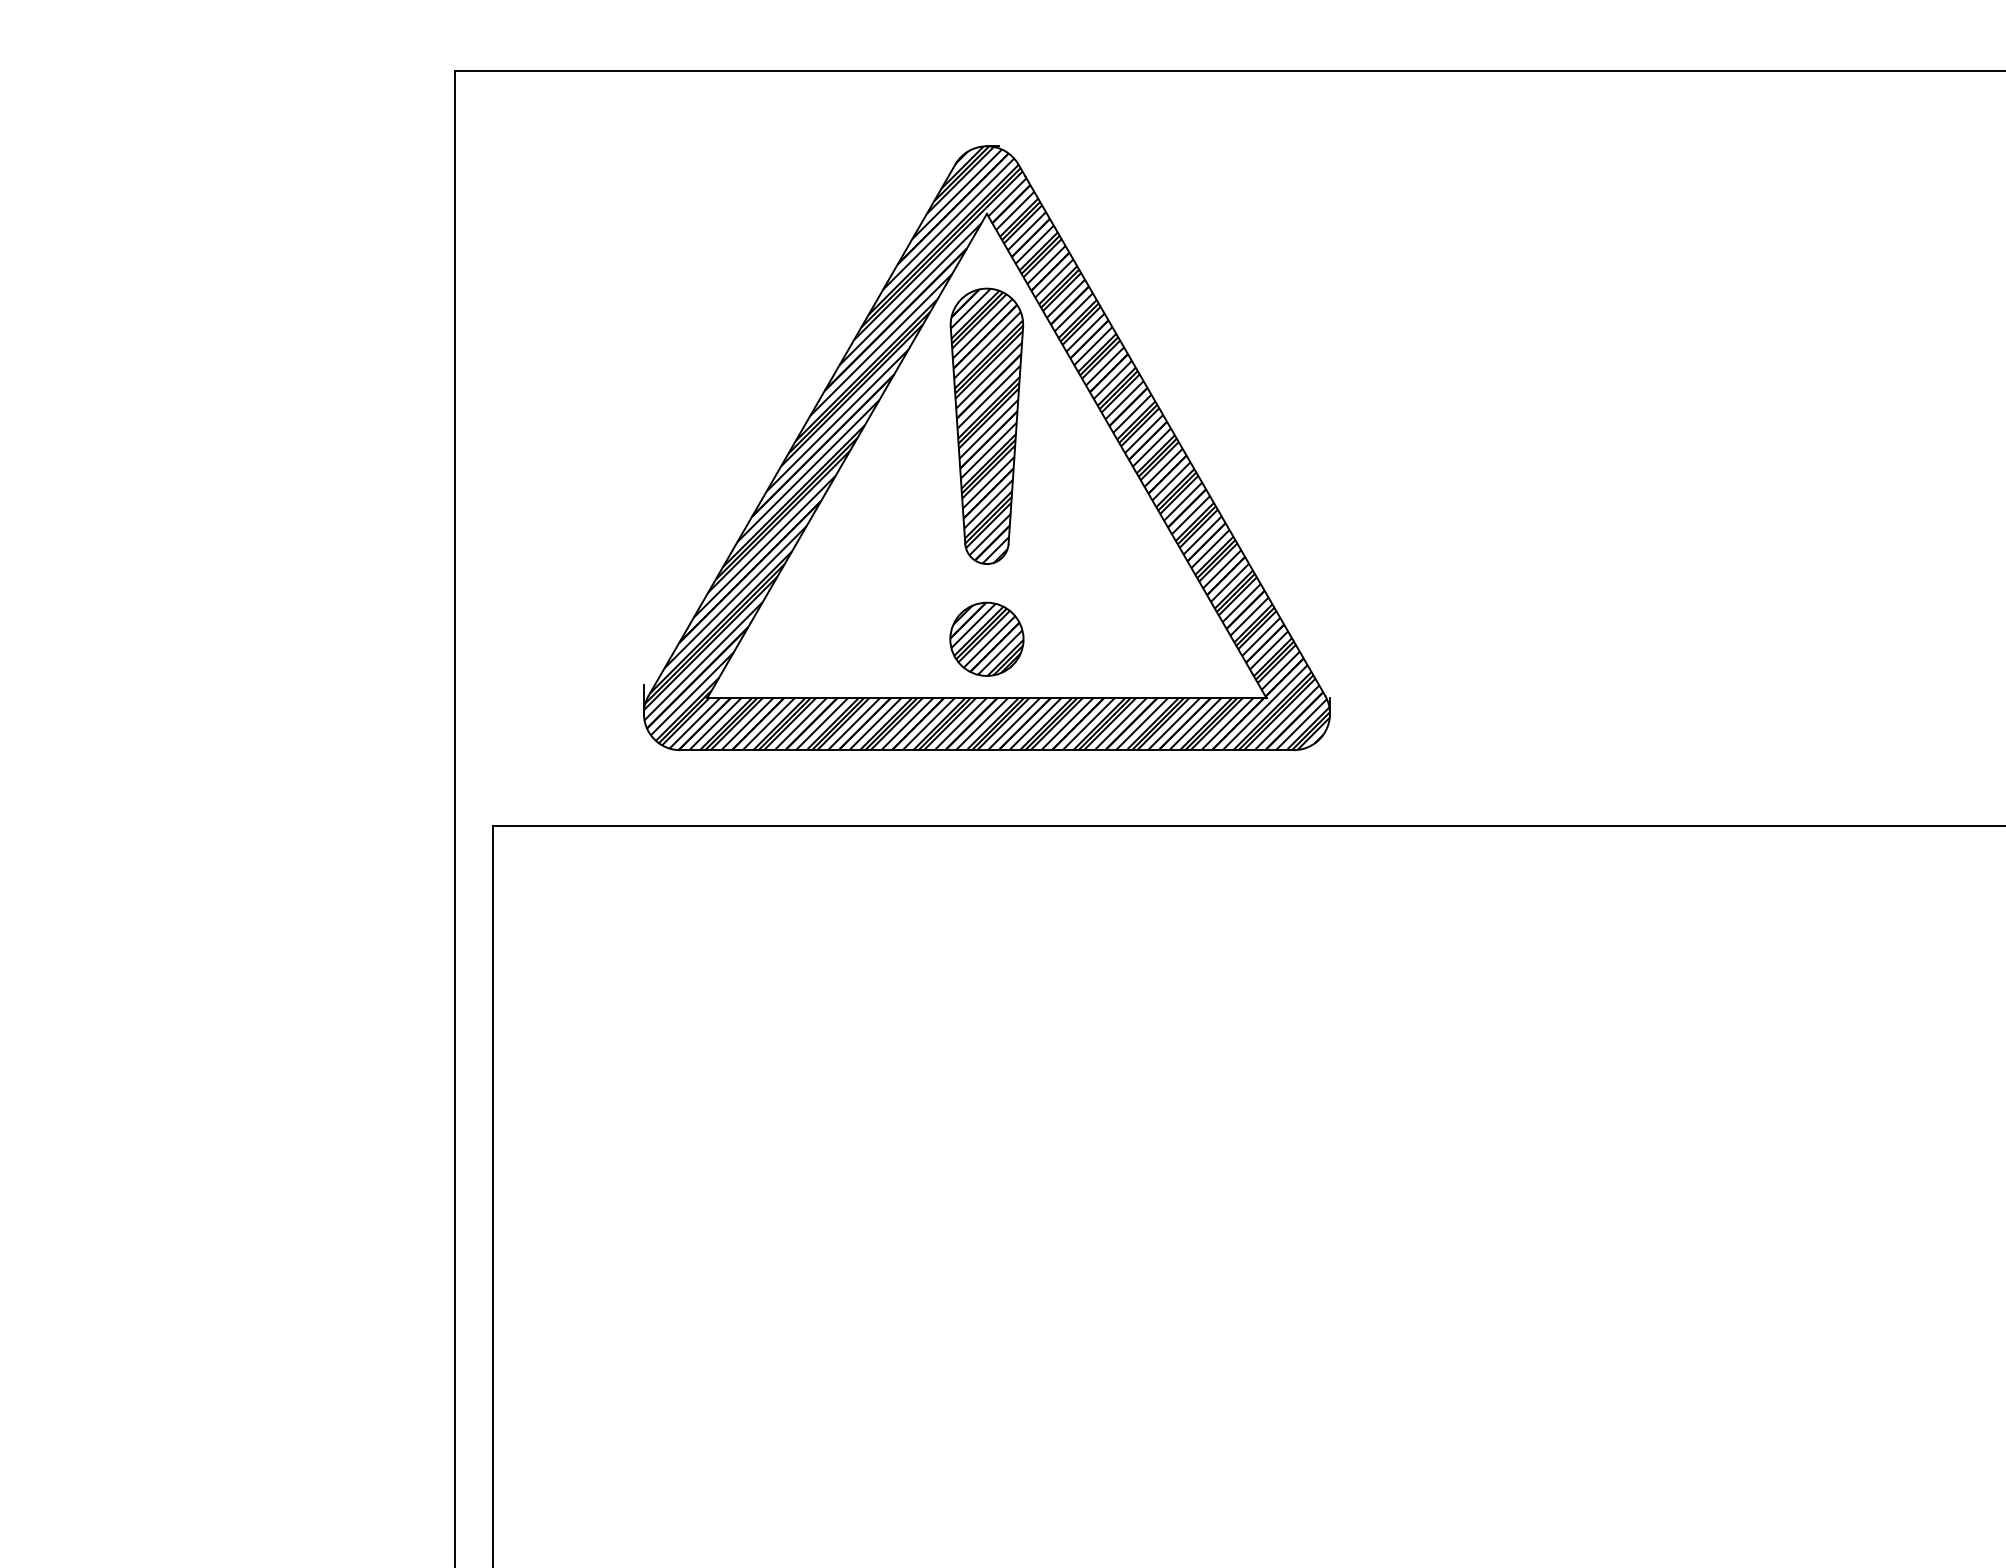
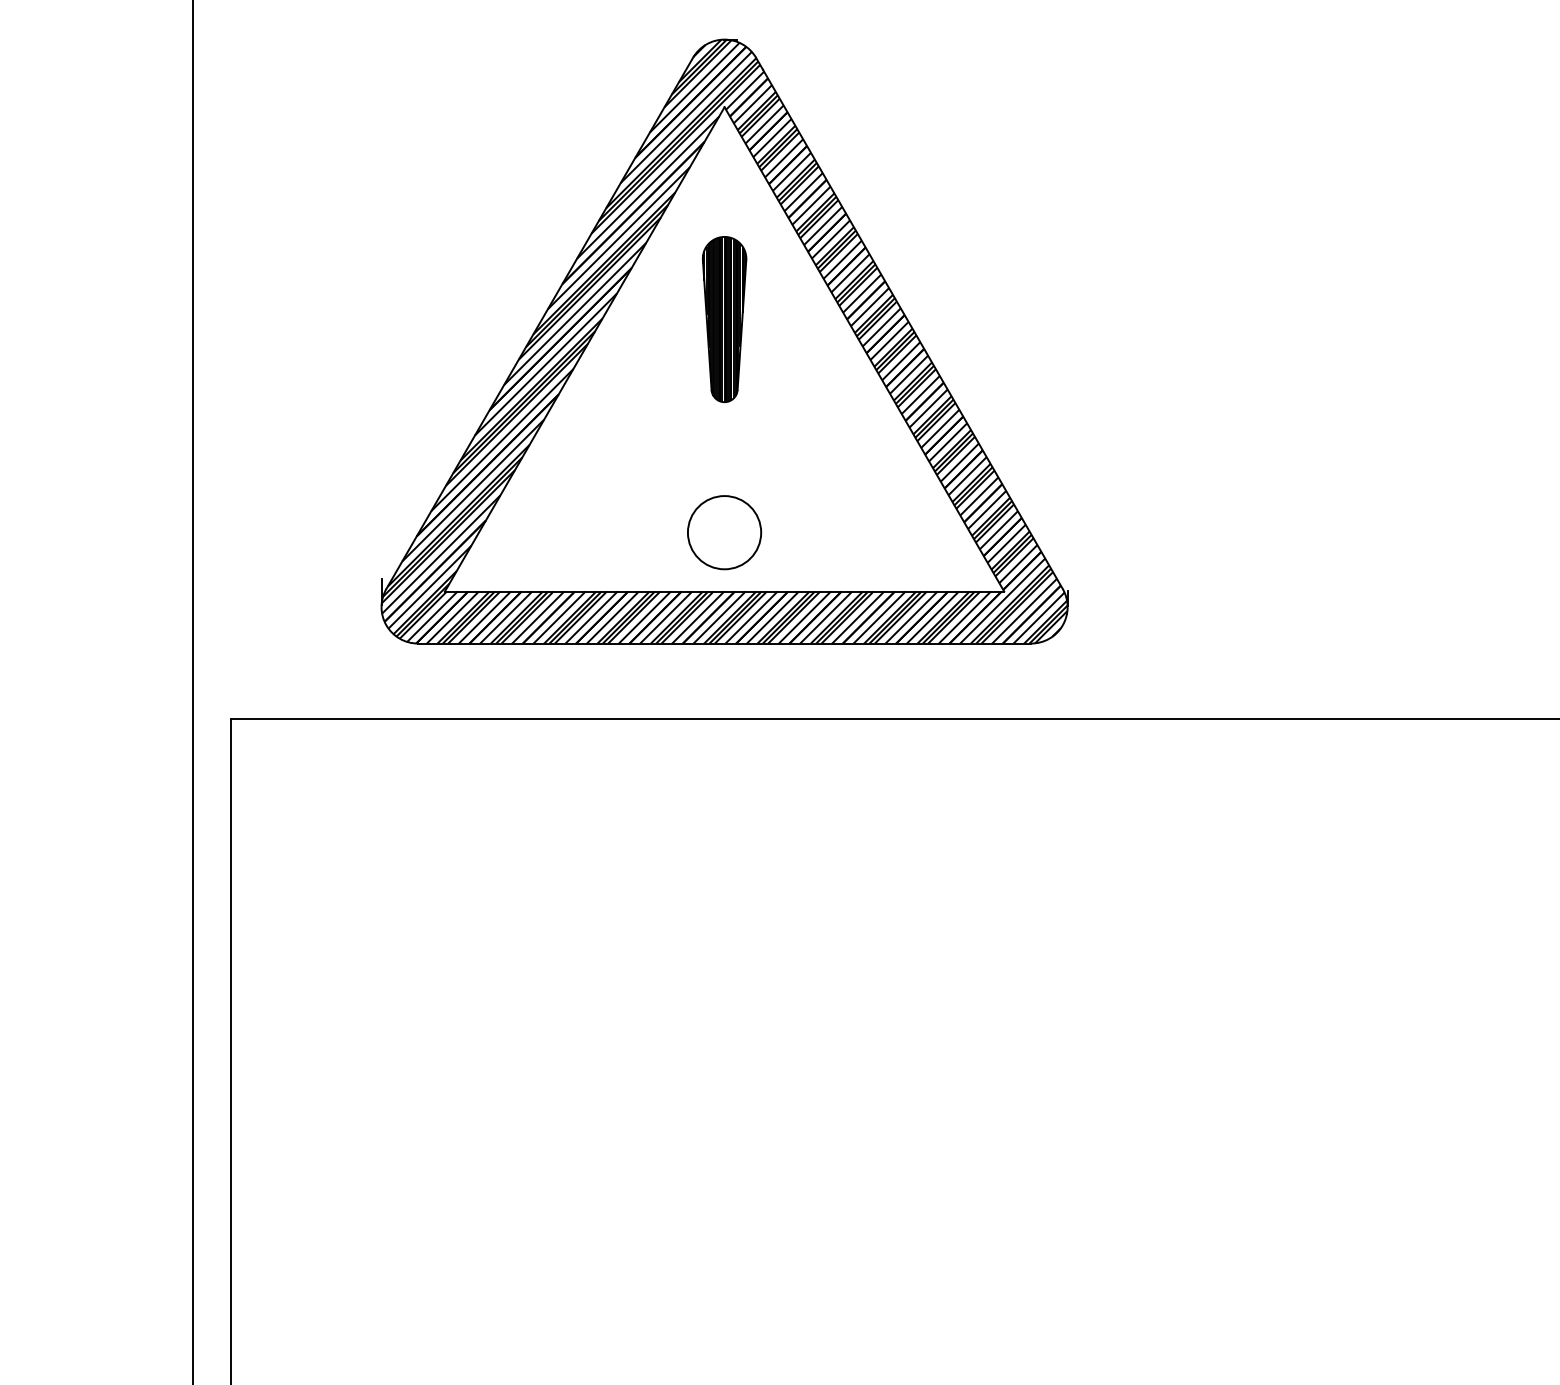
part: (986, 425) -> (724, 318), size x0.6
hatch: (986, 638) -> (724, 531), removed

